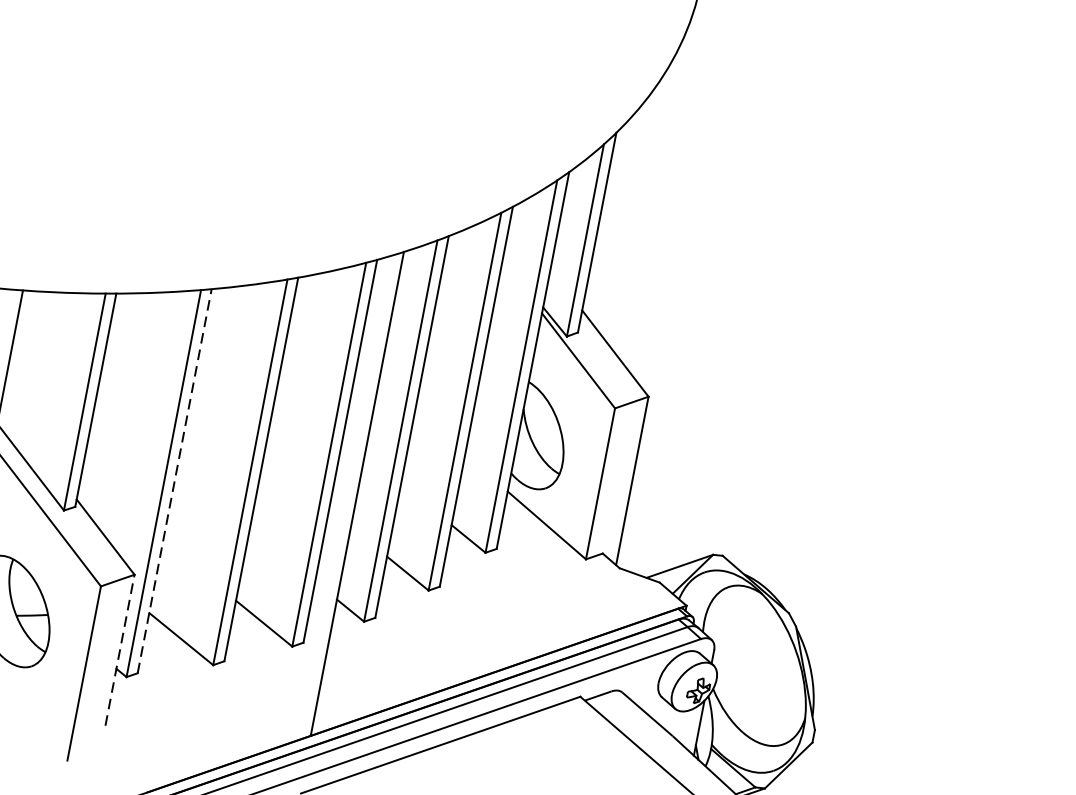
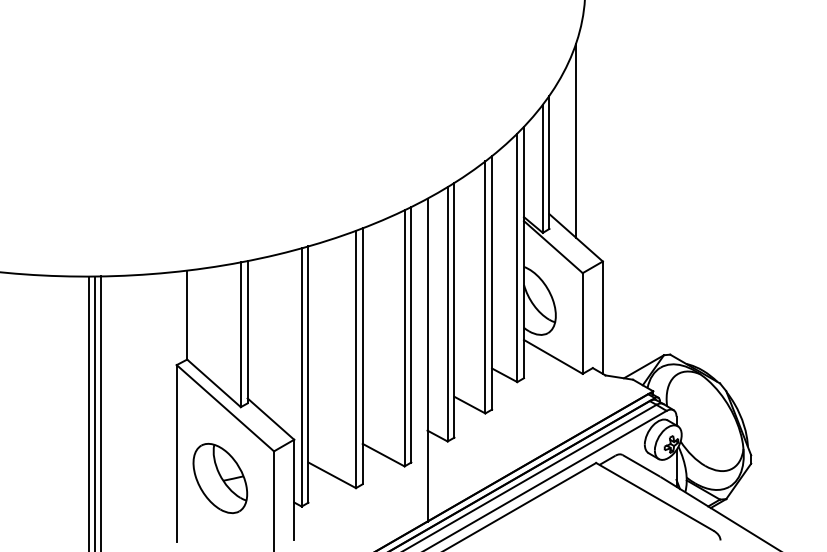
line: (642, 207) -> (575, 140), added
line: (174, 481) -> (308, 374), dashed -> solid
line: (120, 649) -> (294, 489), dashed -> solid

